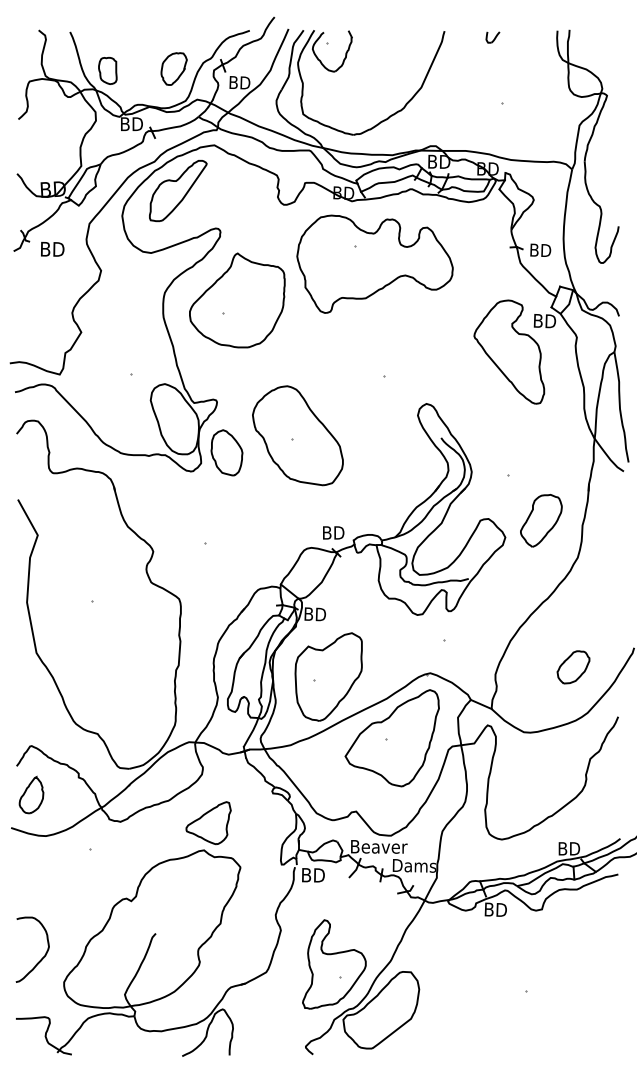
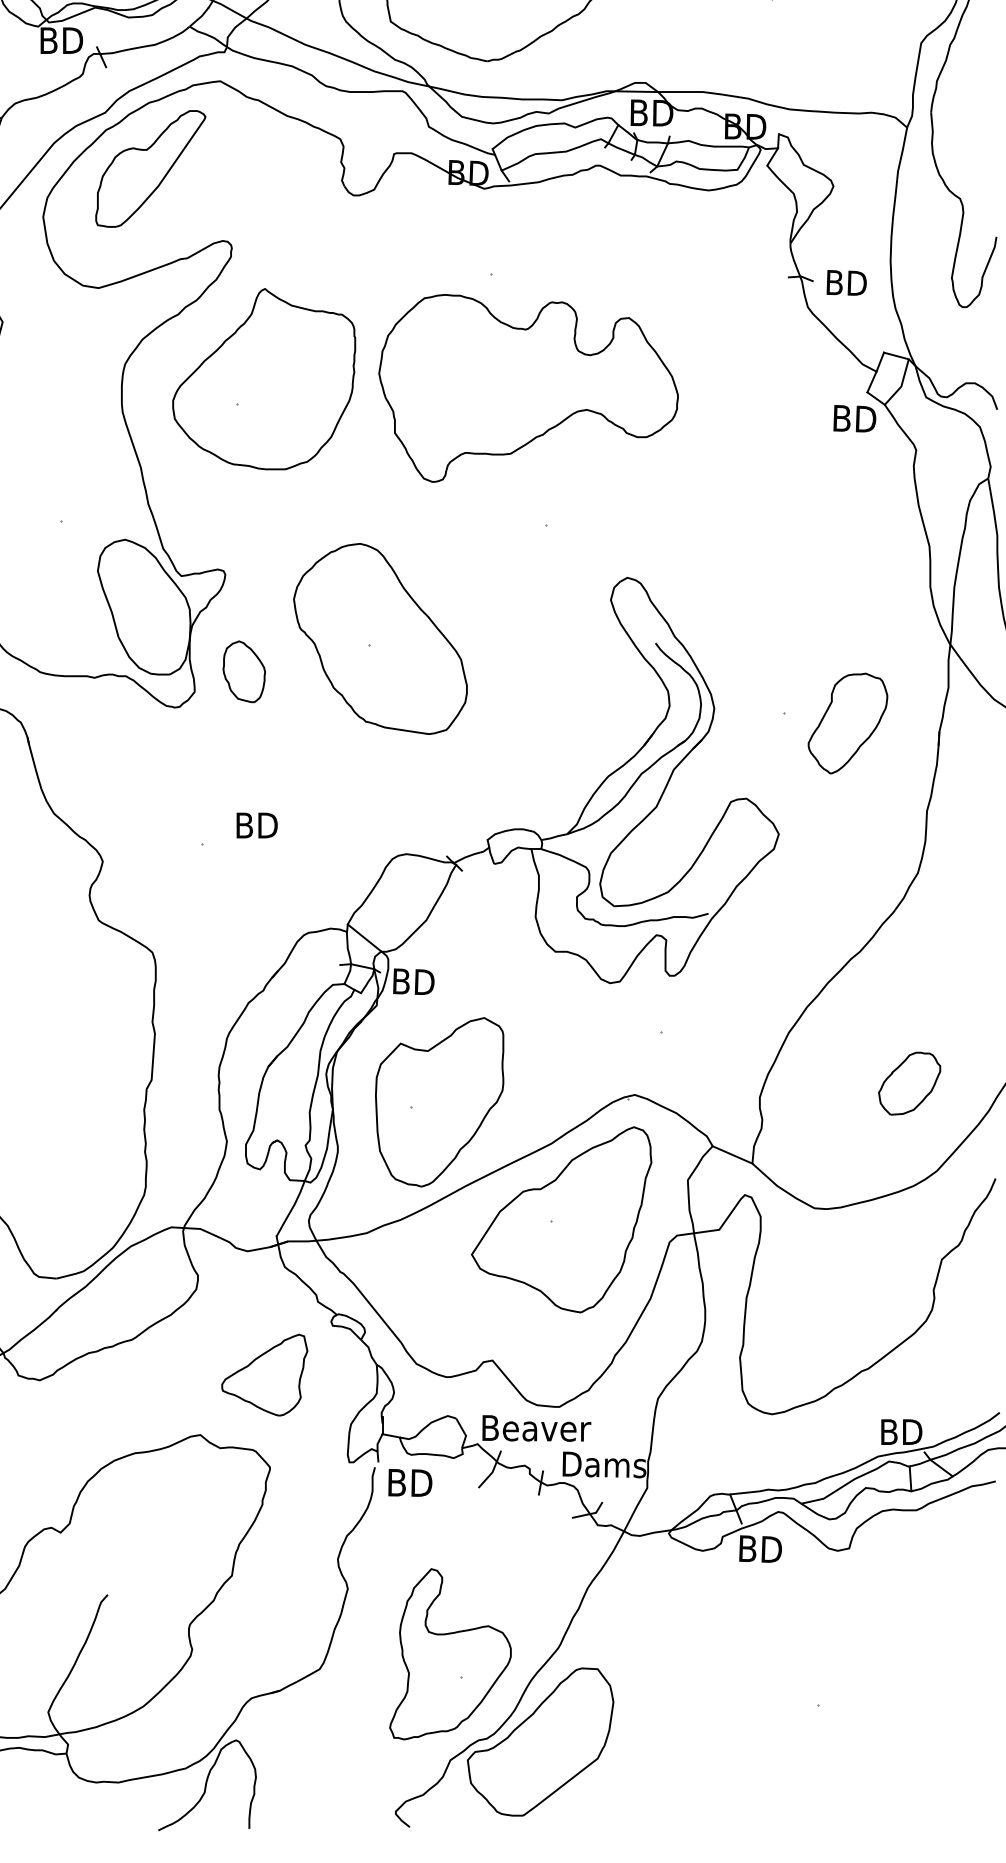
part: (374, 263) -> (527, 386), moved
part: (509, 351) -> (786, 477), removed
part: (226, 452) -> (243, 671), size x0.7
part: (541, 520) -> (848, 722), moved
text: (333, 532) -> (256, 824), moved
part: (208, 823) -> (264, 1375), moved

